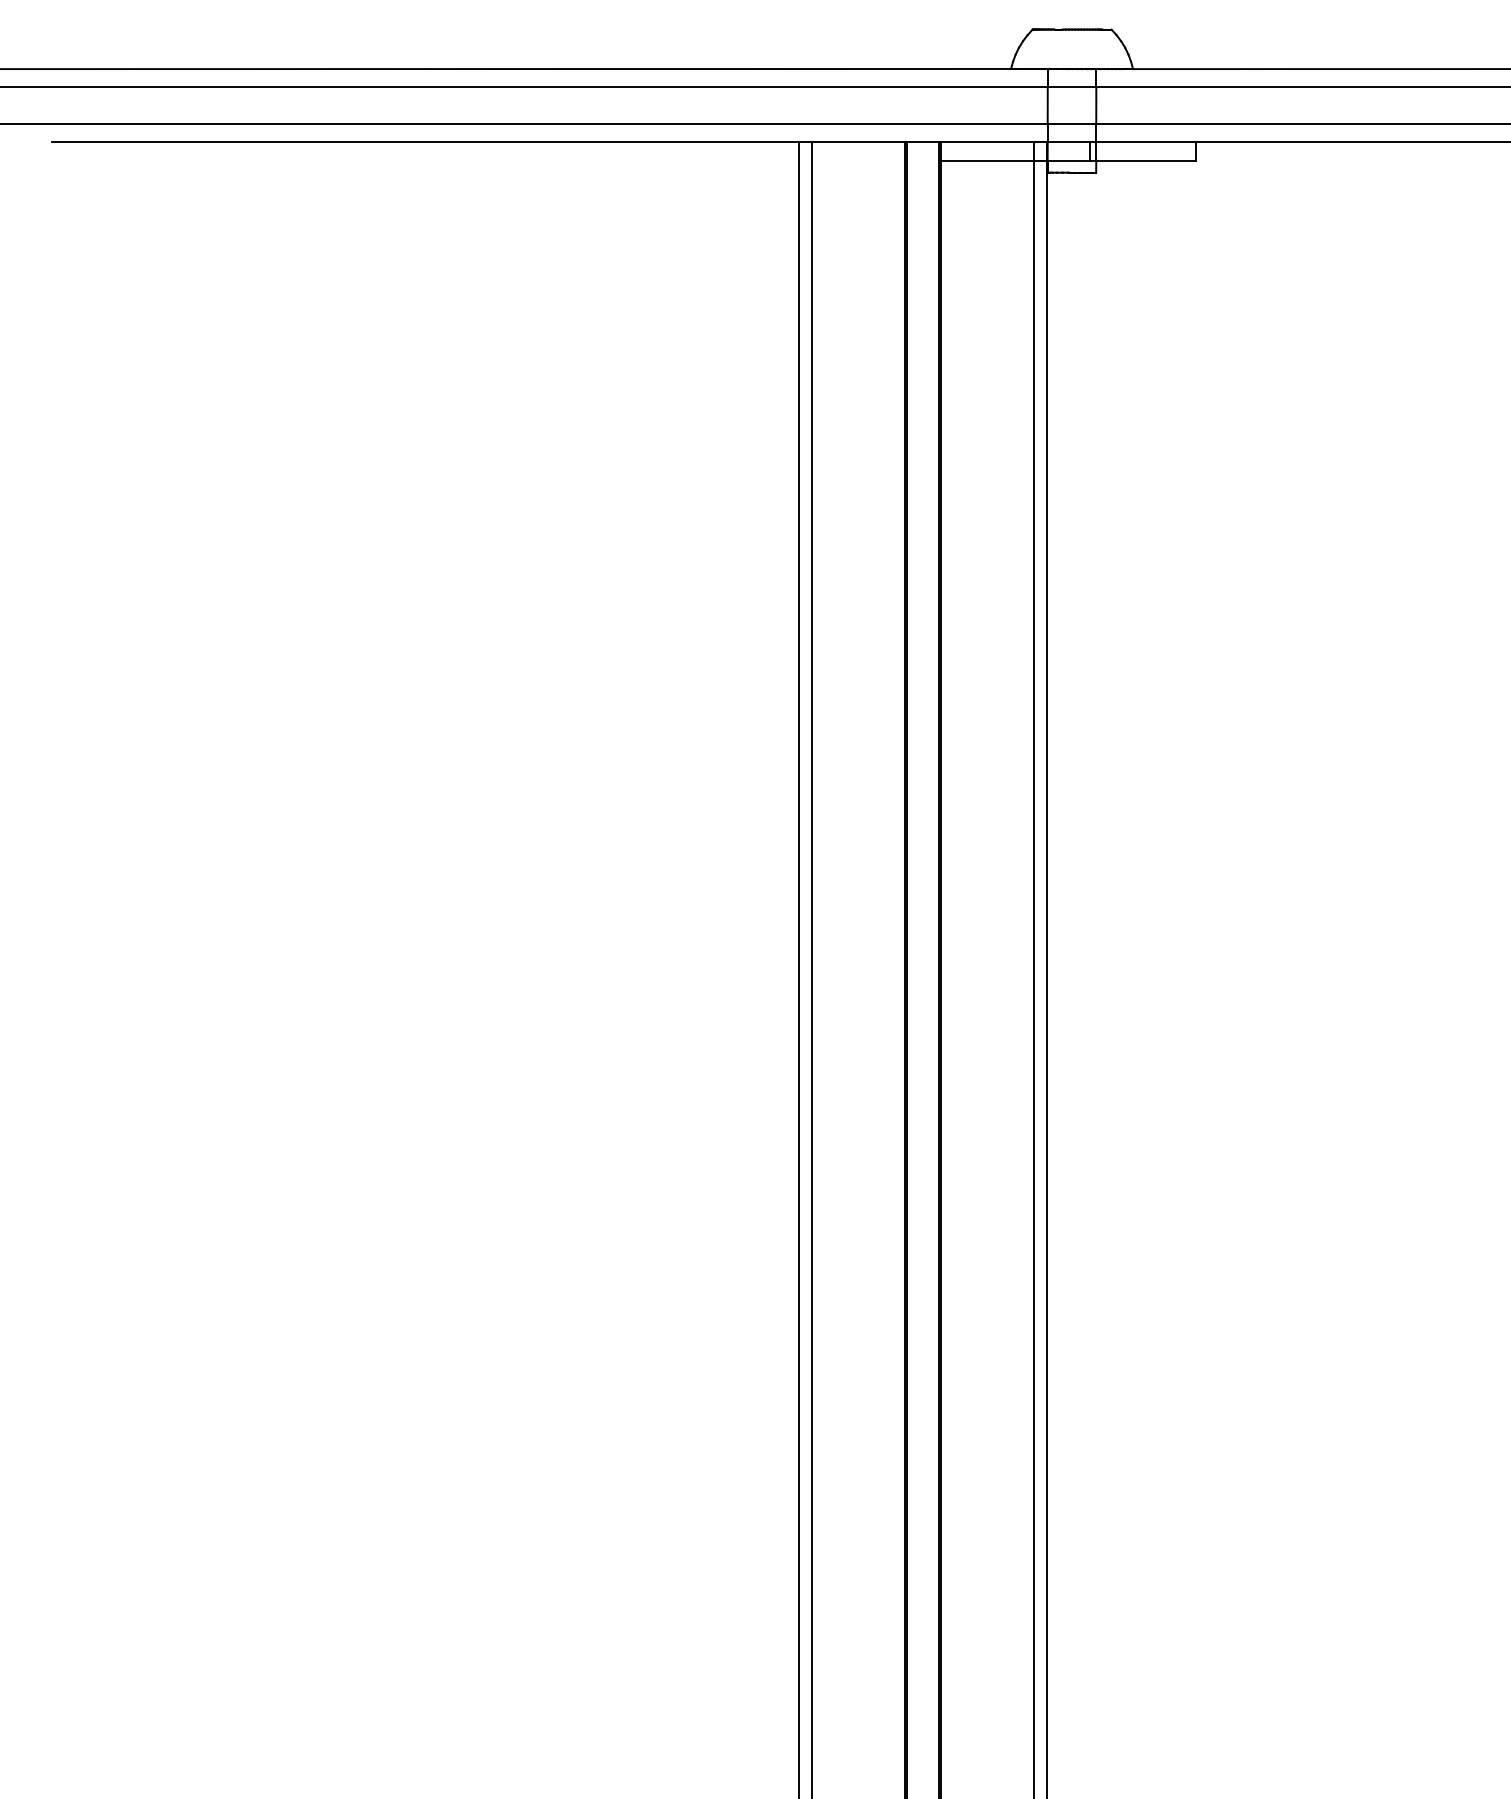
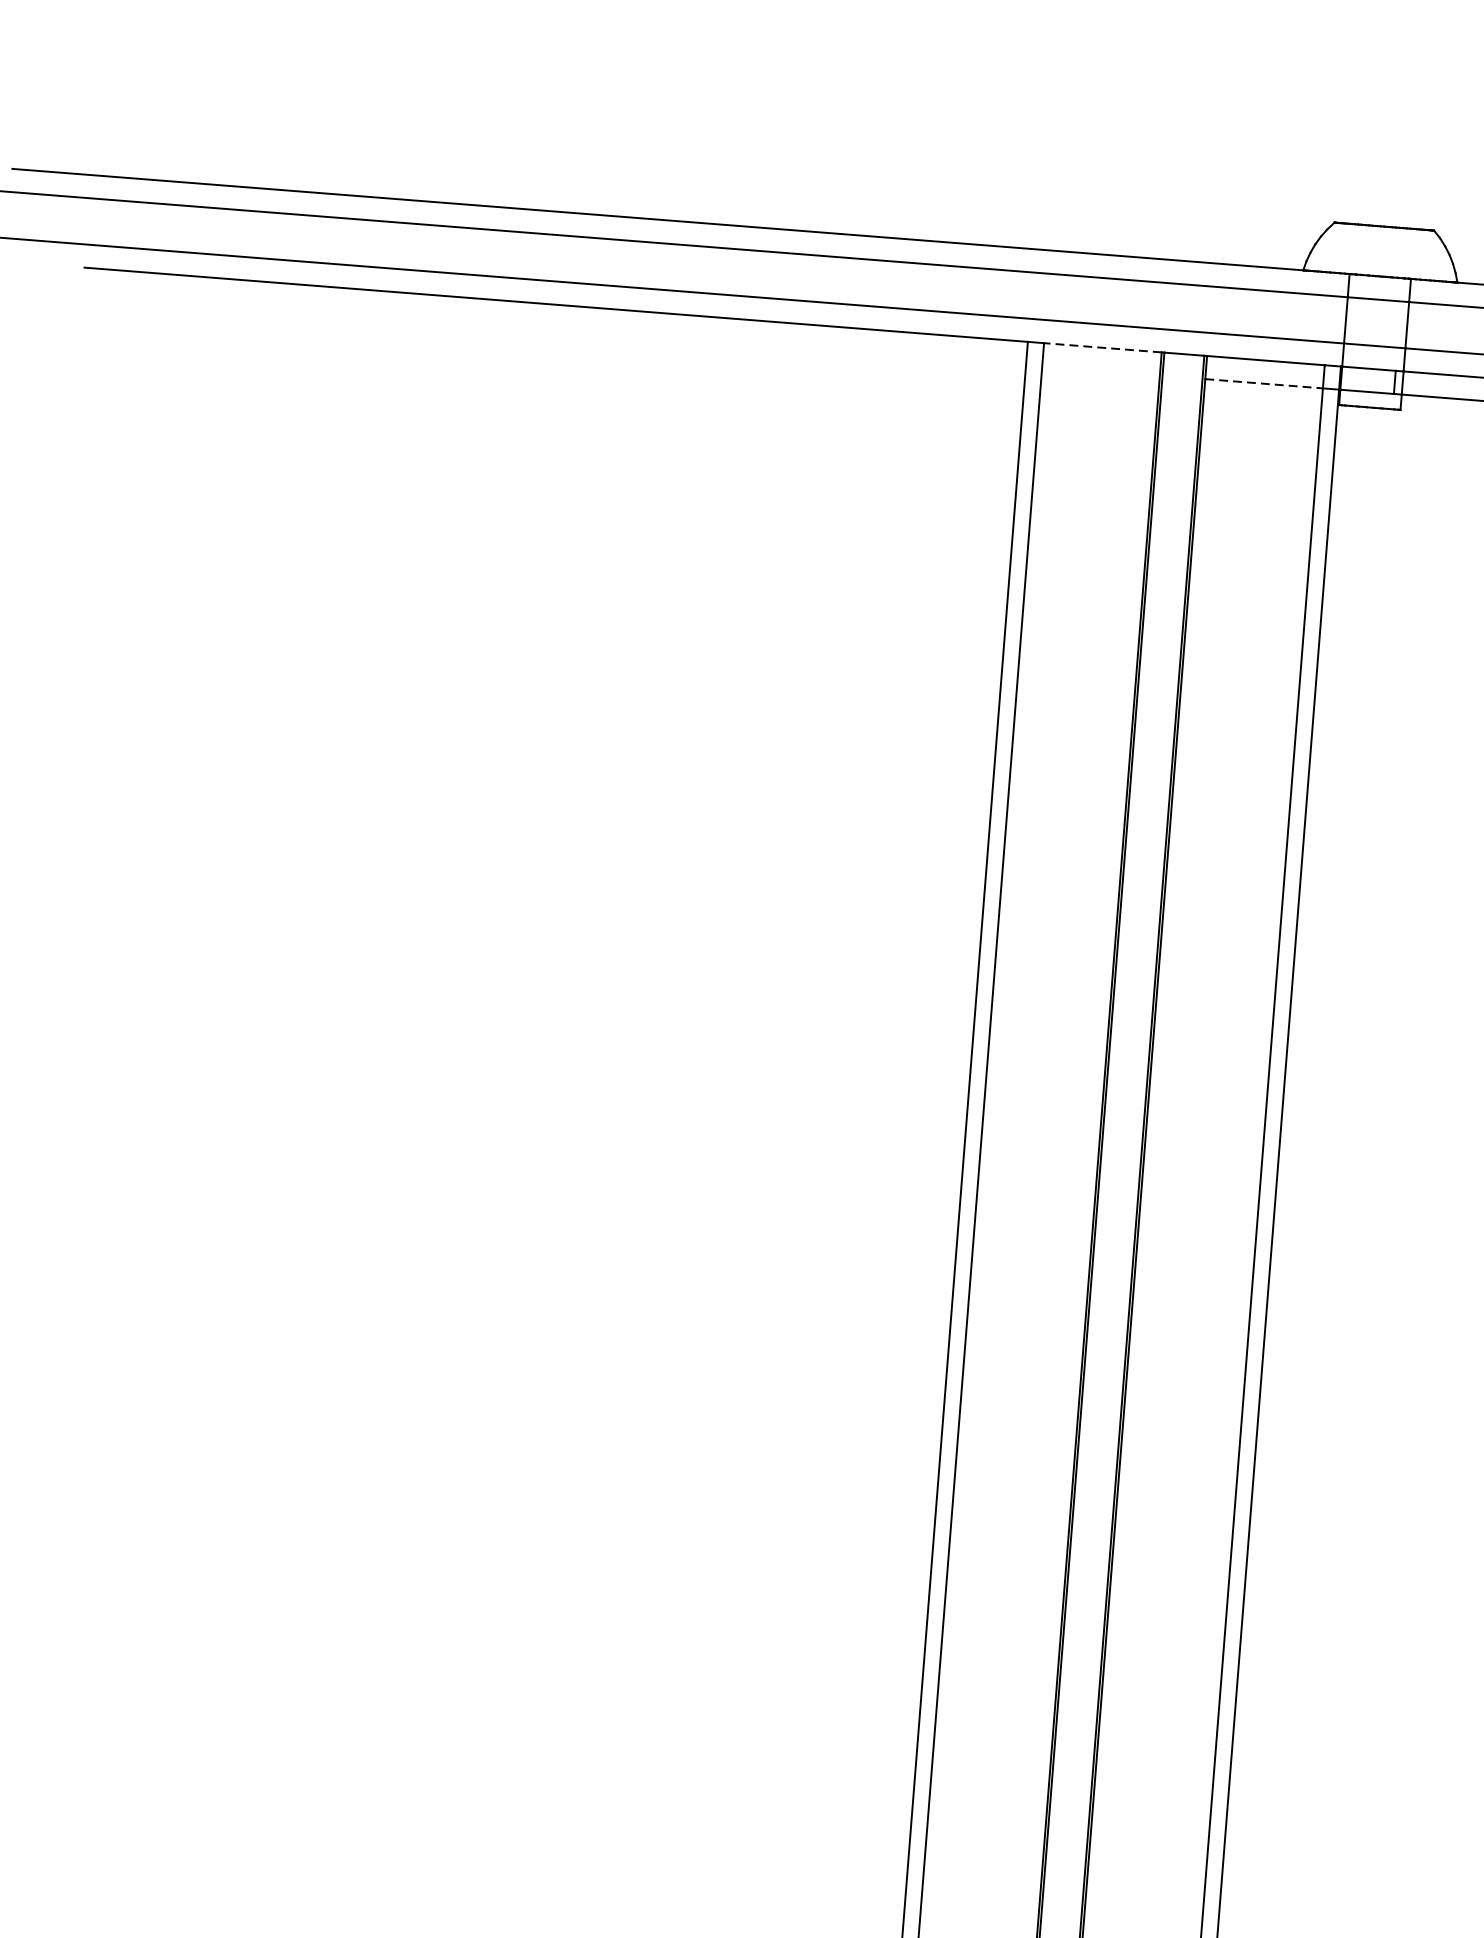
line: (858, 142) -> (1103, 348), solid -> dashed
line: (987, 160) -> (1264, 383), solid -> dashed

